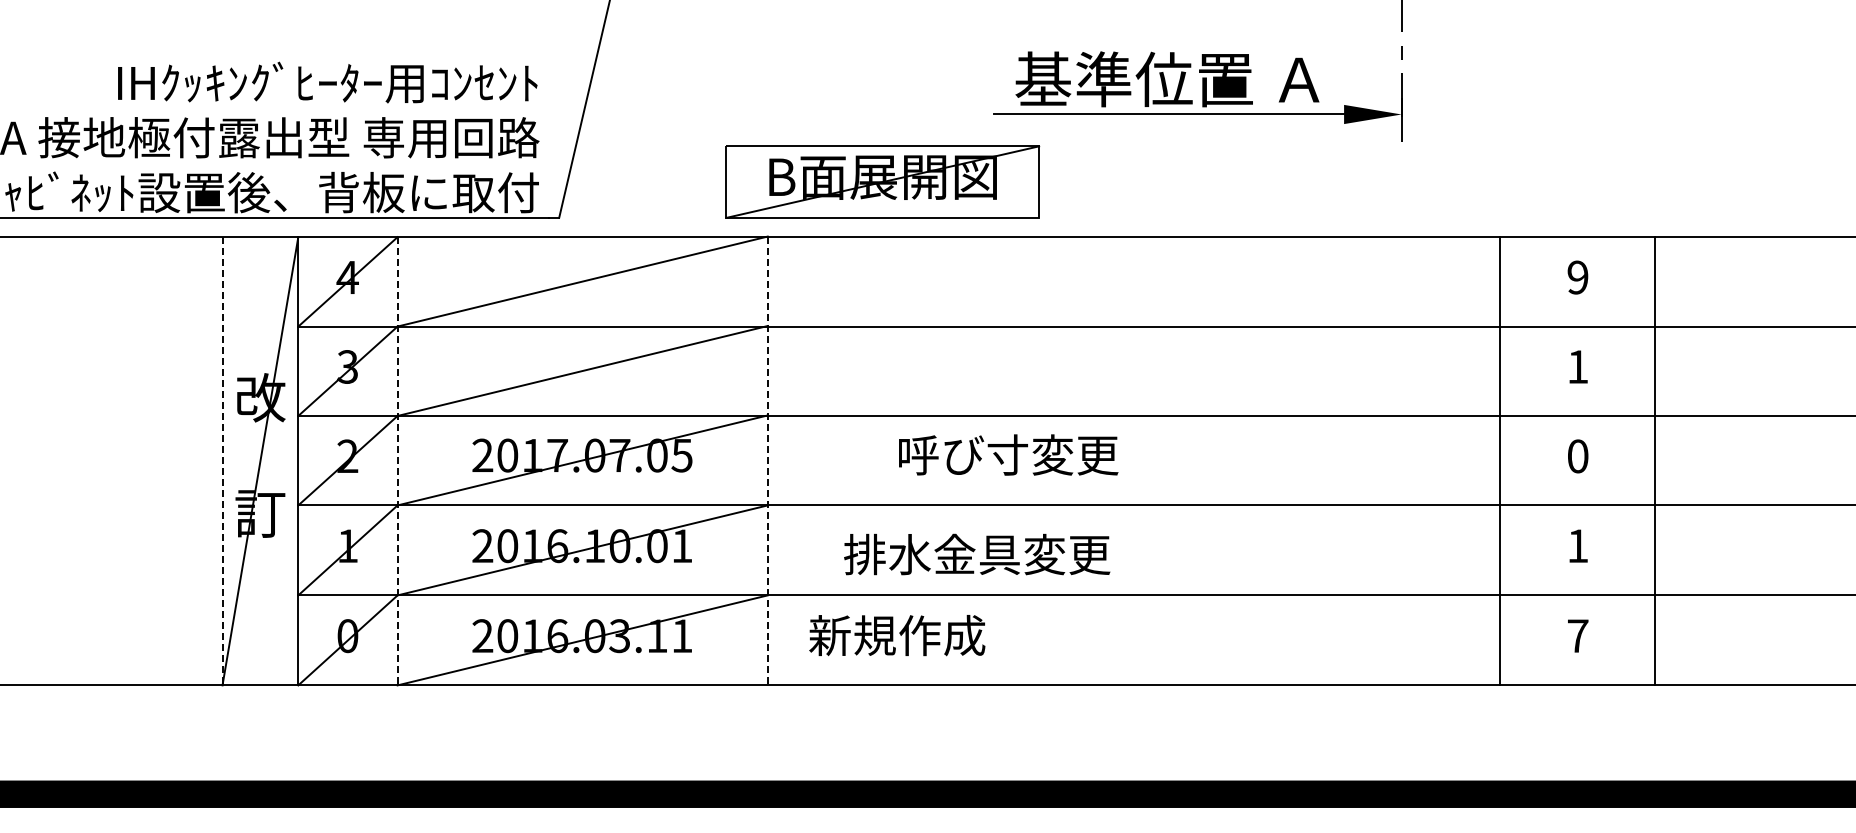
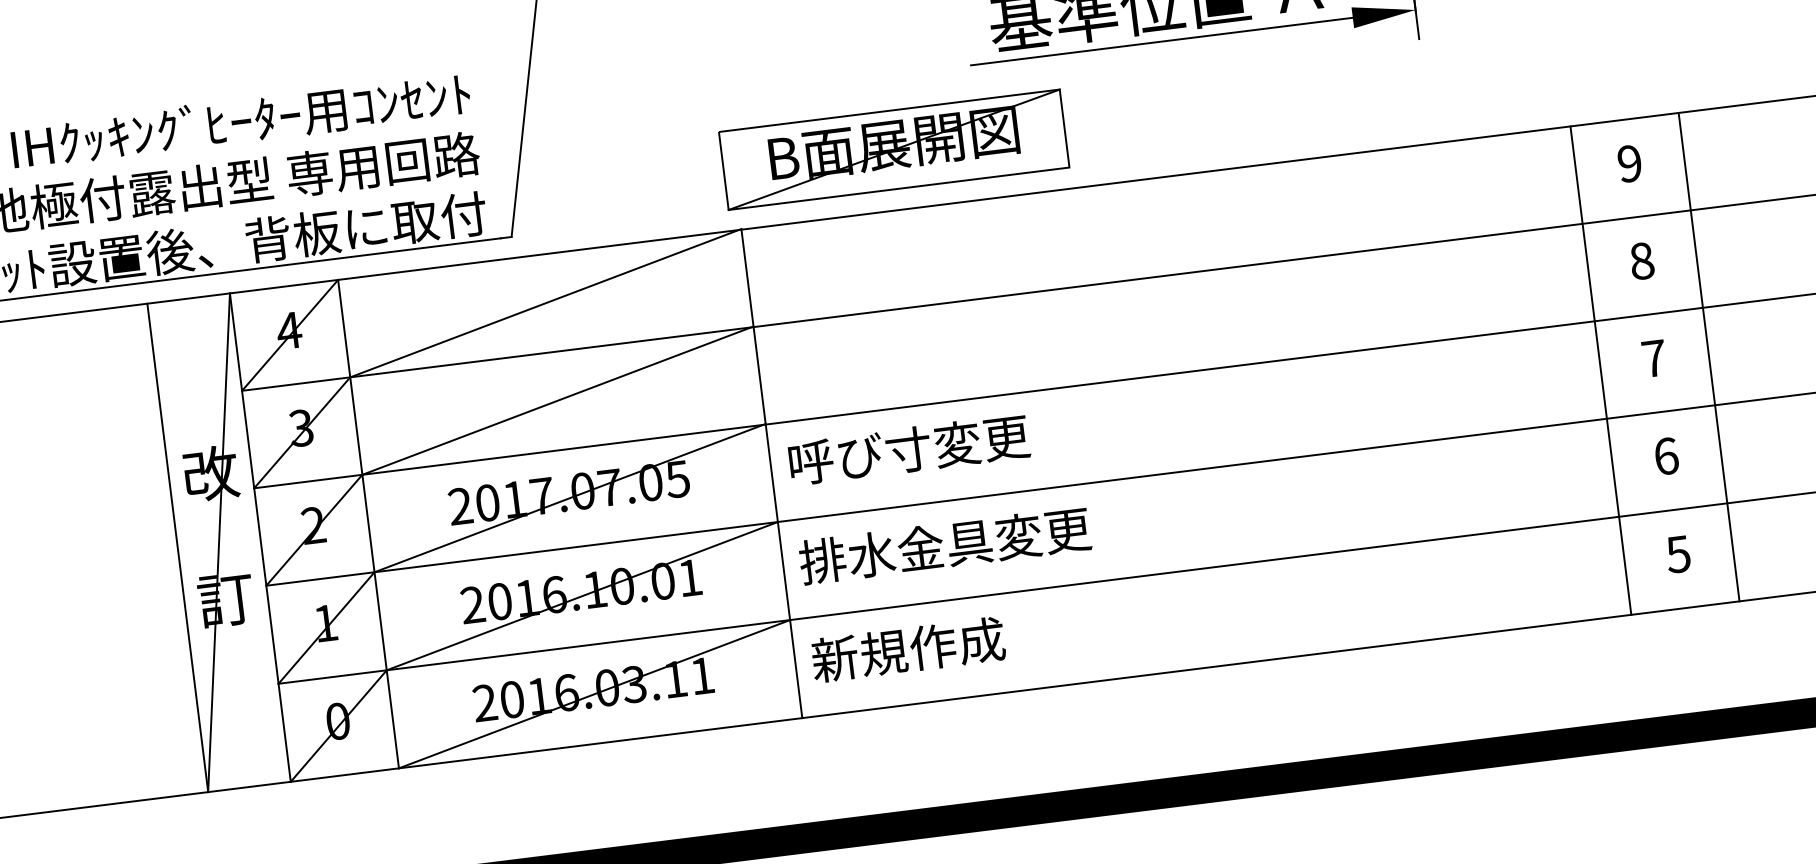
part: (882, 181) -> (893, 149), moved
text: (1577, 366) -> (1641, 260), 1 -> 8
text: (1008, 454) -> (909, 449), moved
text: (1578, 456) -> (1654, 358), 0 -> 7
line: (222, 461) -> (177, 548), dashed -> solid
line: (397, 461) -> (368, 524), dashed -> solid
line: (767, 461) -> (771, 474), dashed -> solid
line: (1499, 461) -> (1600, 370), moved
line: (1654, 461) -> (1708, 357), moved
text: (1578, 546) -> (1666, 456), 1 -> 6
text: (977, 554) -> (945, 545), moved
text: (897, 635) -> (908, 649), moved
text: (1577, 636) -> (1678, 554), 7 -> 5

